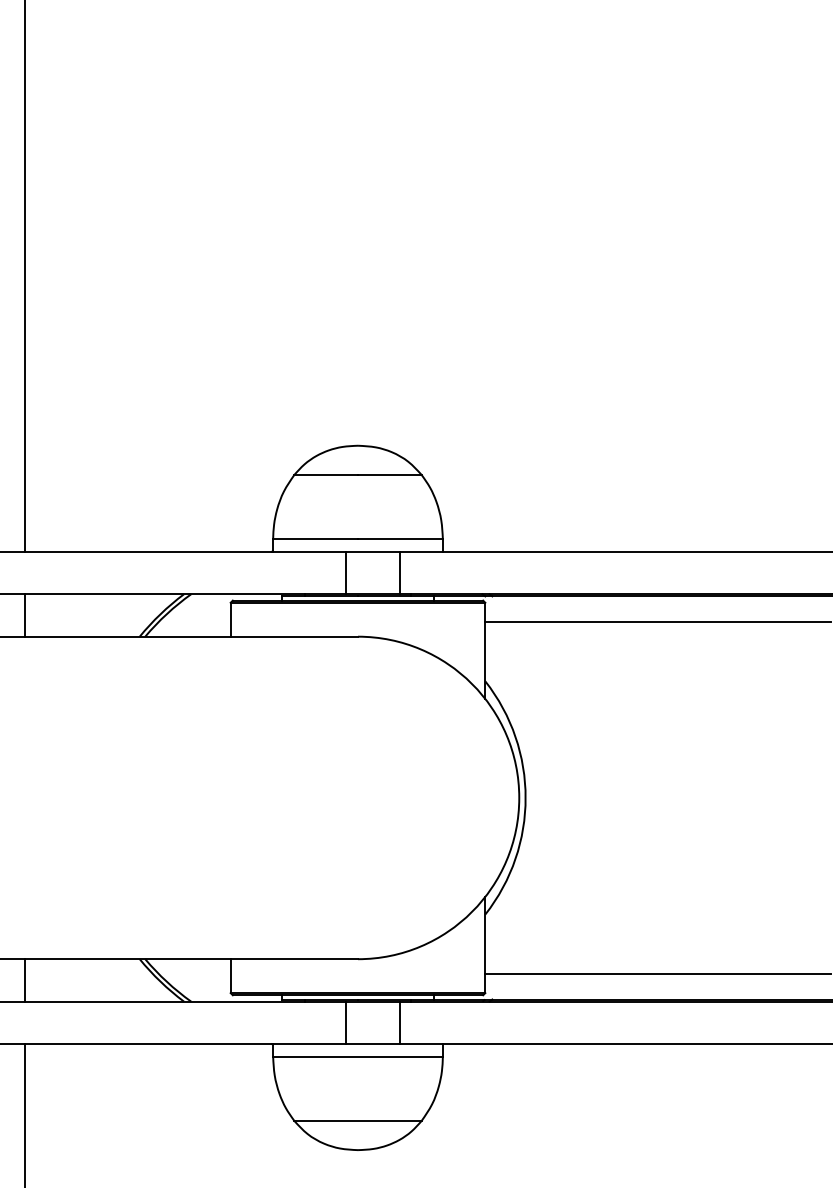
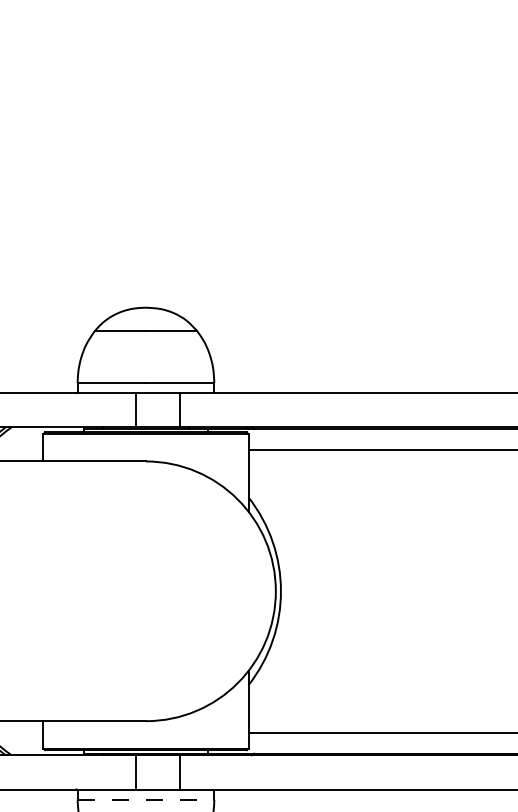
line: (358, 1056) -> (146, 799), solid -> dashed

